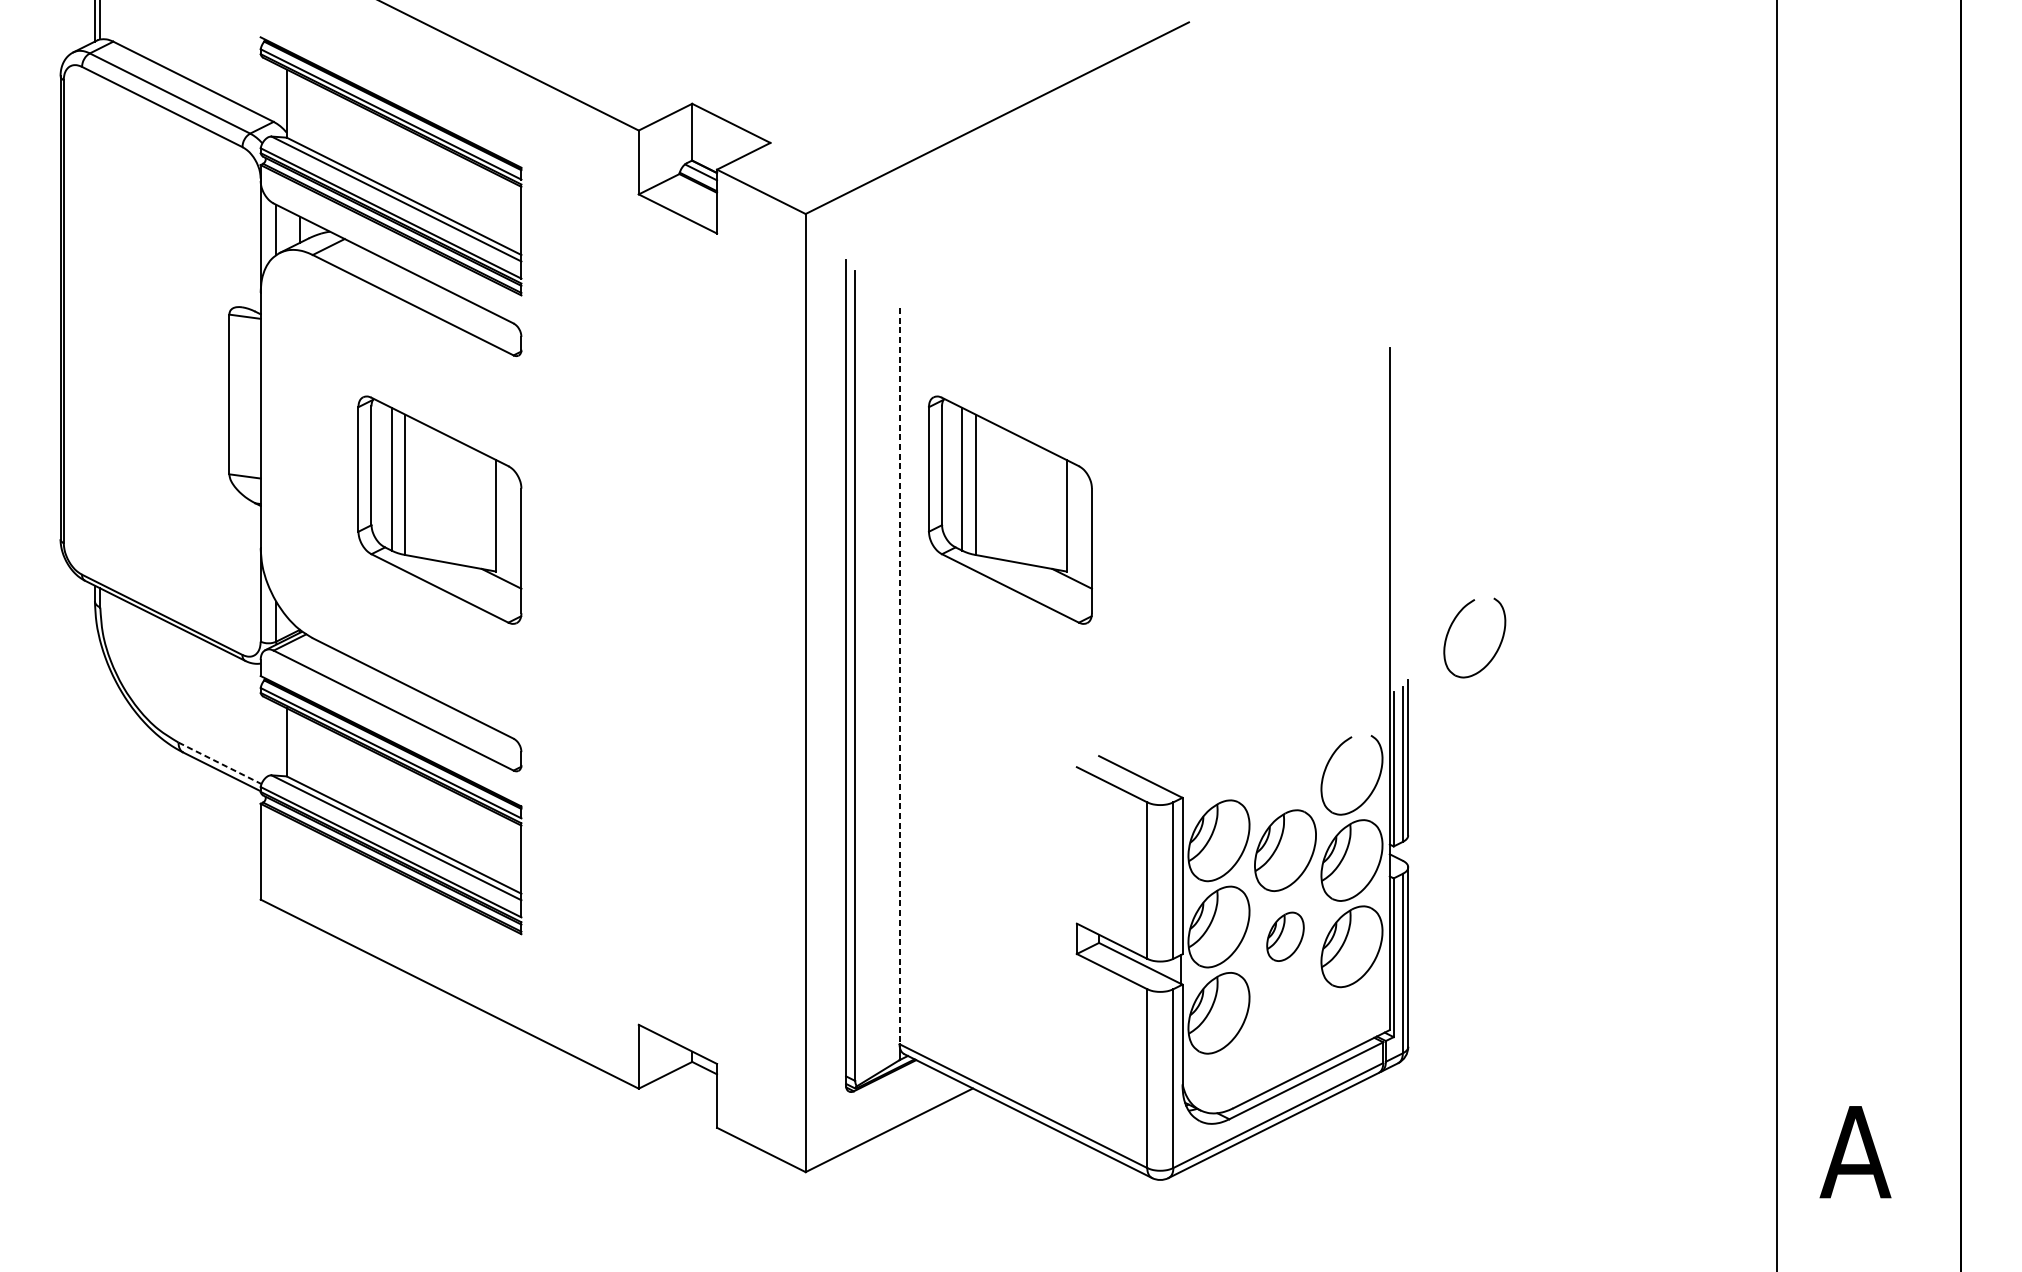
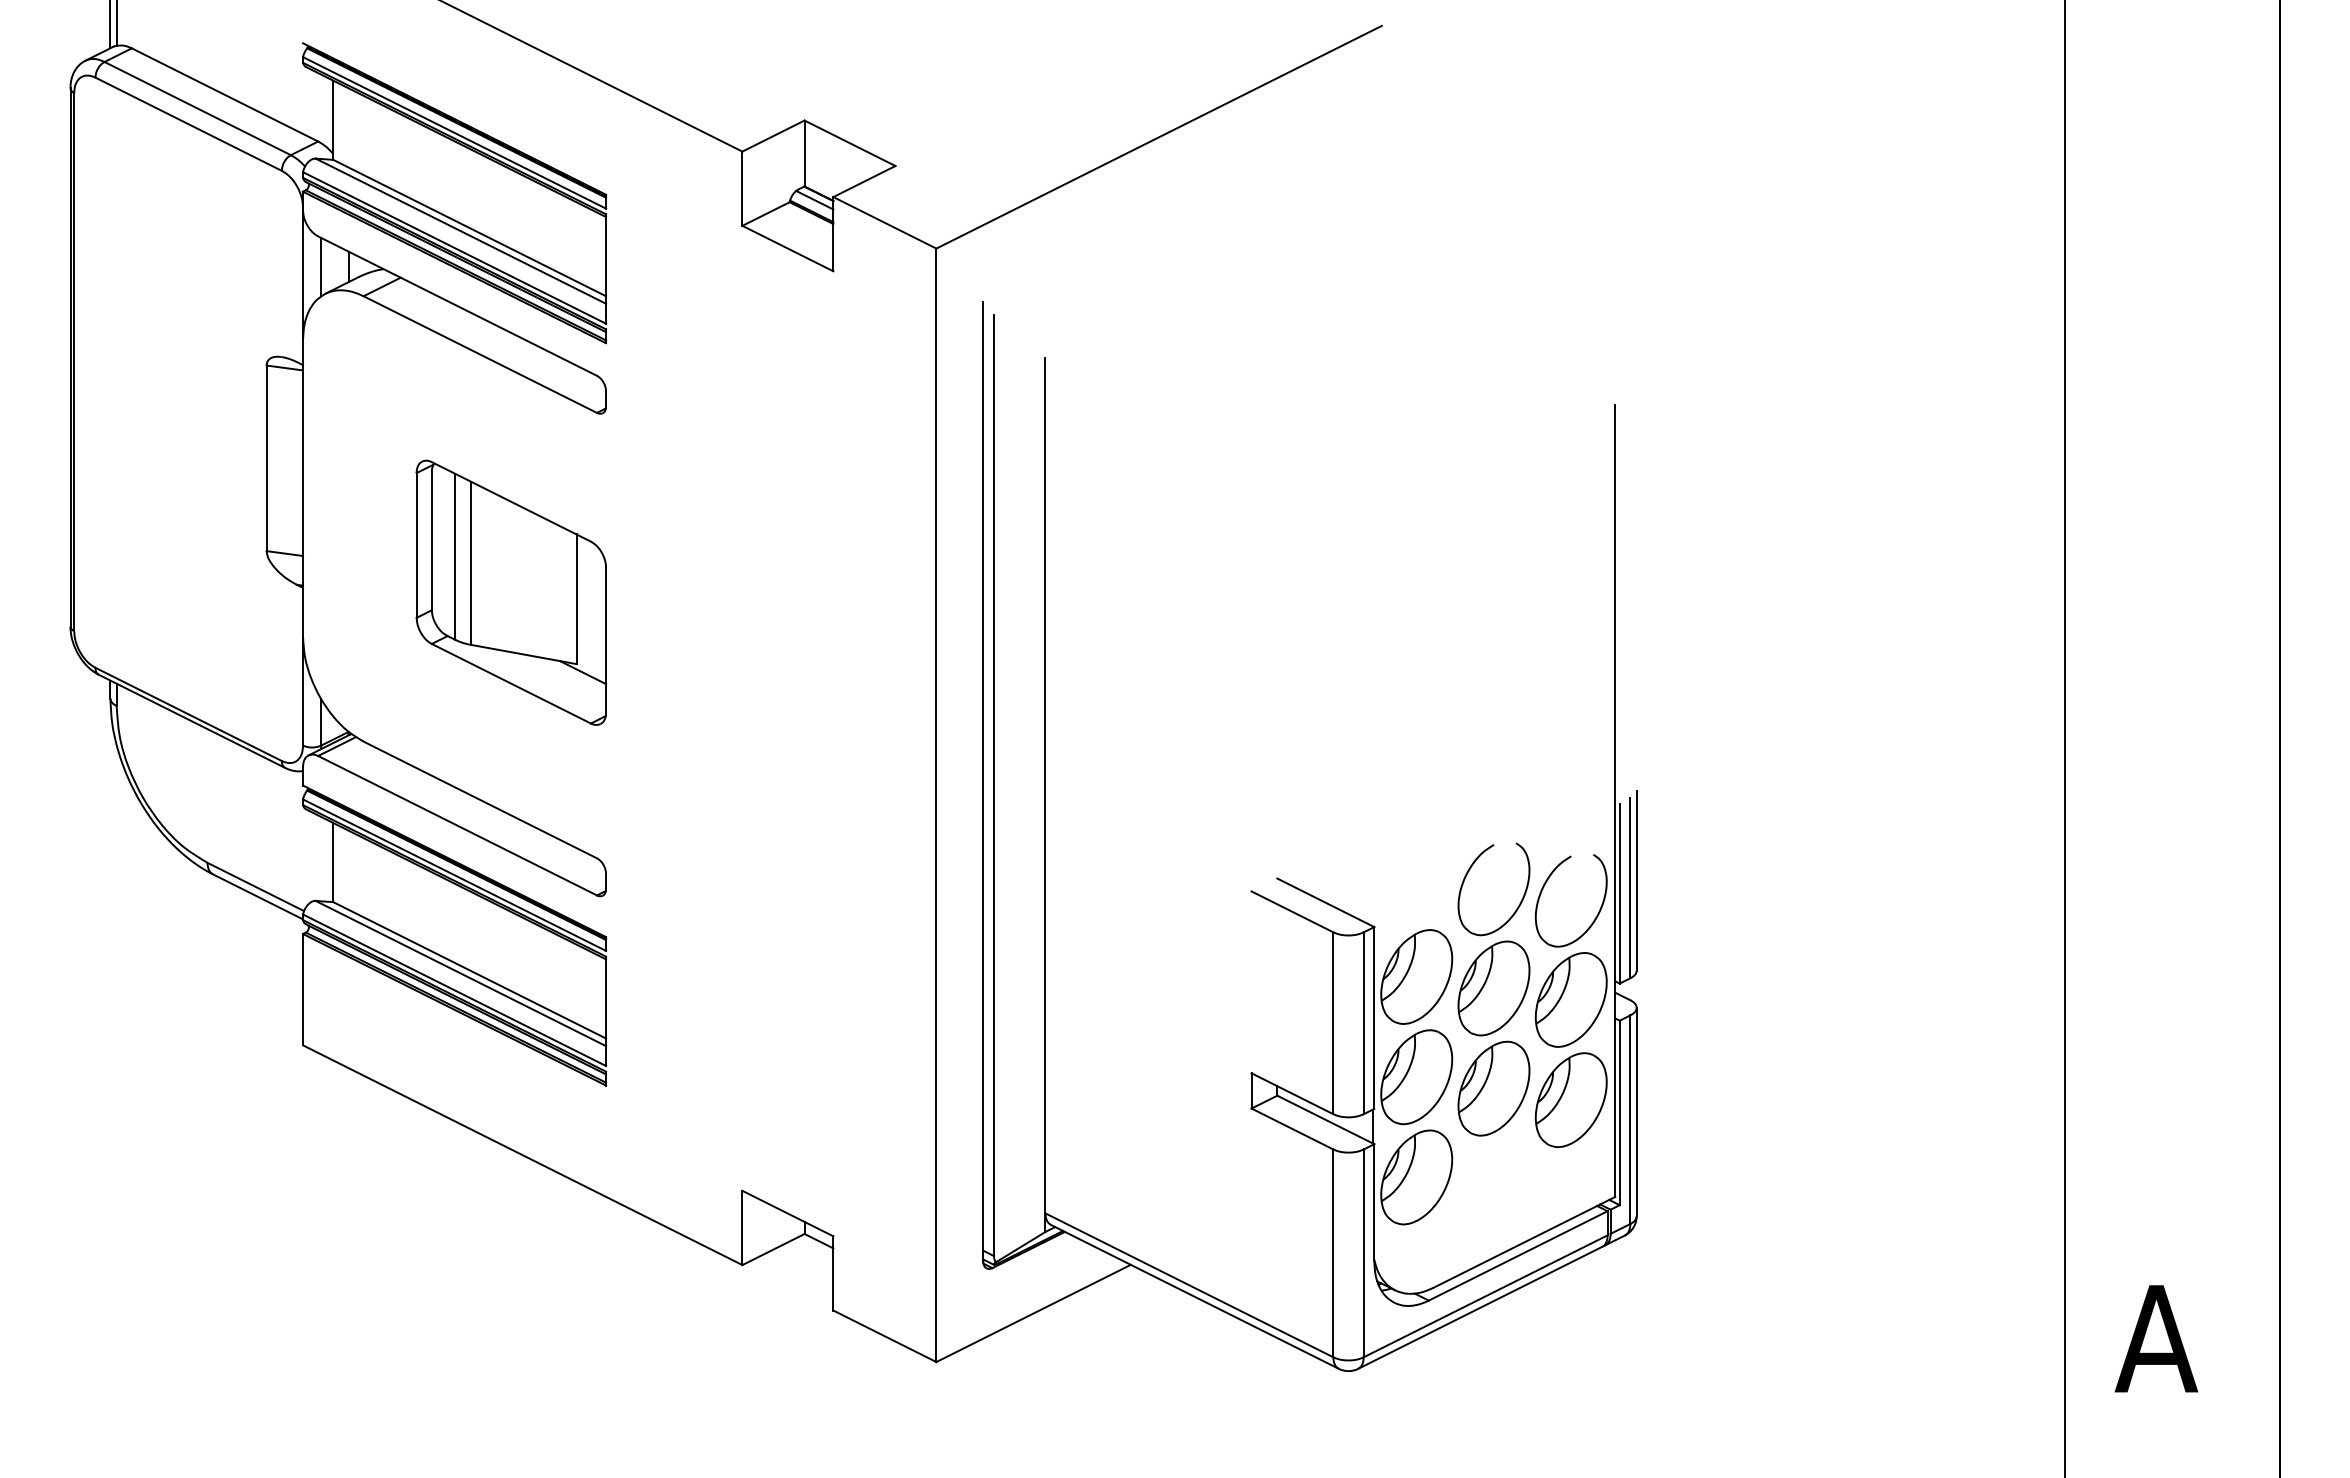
part: (1010, 509) -> (1174, 592), removed
part: (1452, 626) -> (1467, 875), moved
line: (899, 676) -> (1045, 785), dashed -> solid
line: (219, 762) -> (255, 886), dashed -> solid
part: (1285, 936) -> (1493, 1088), size x1.67

